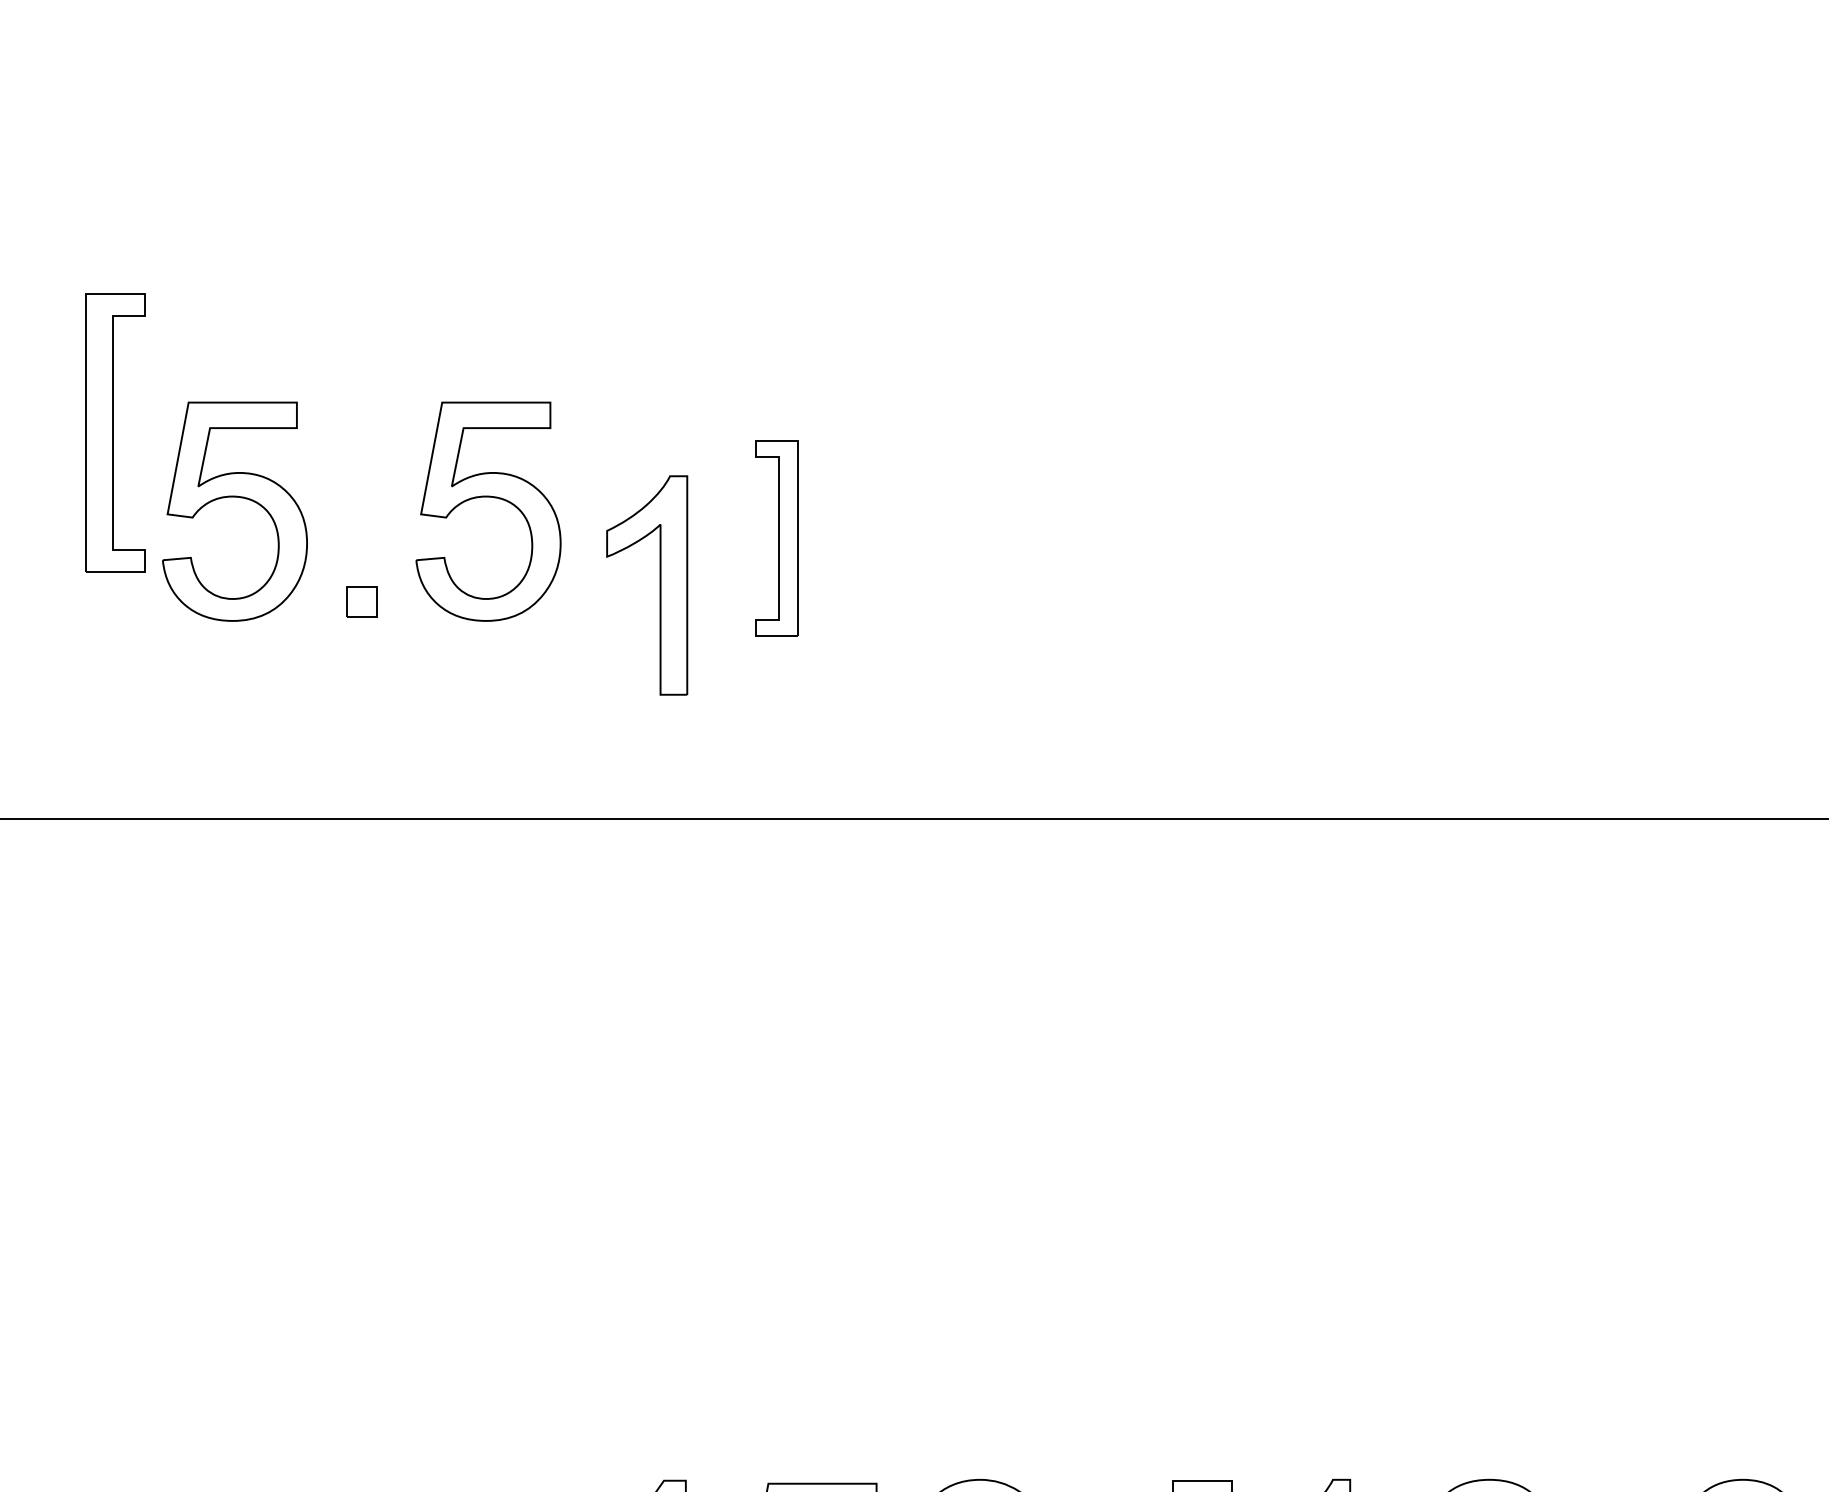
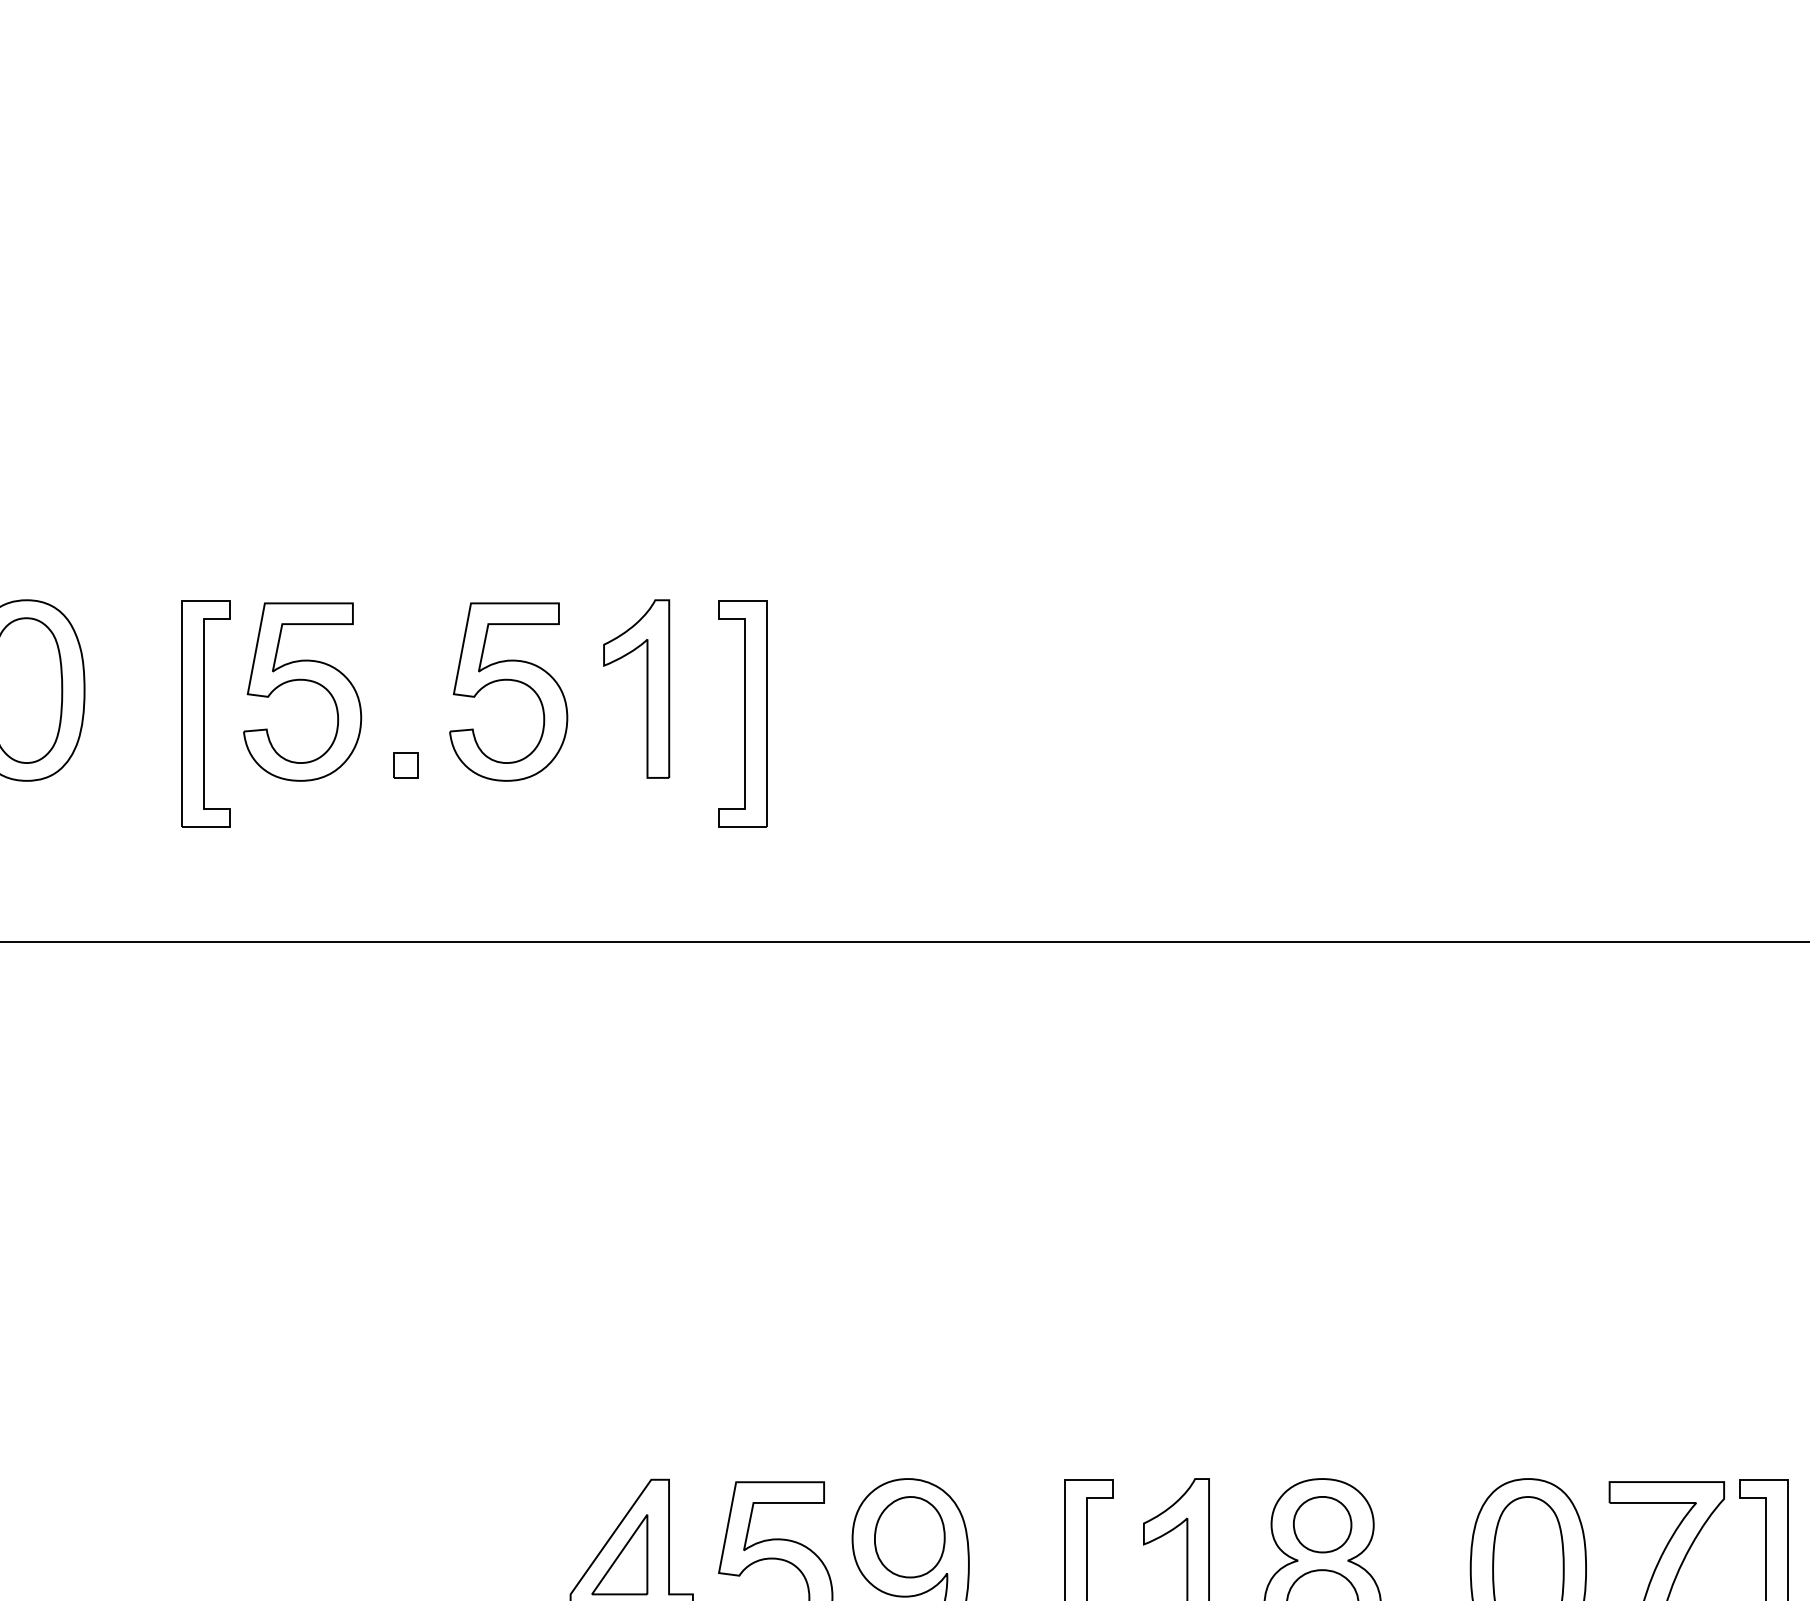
part: (115, 432) -> (205, 713), moved
part: (776, 538) -> (742, 713), size x1.43
part: (659, 584) -> (646, 688), moved

